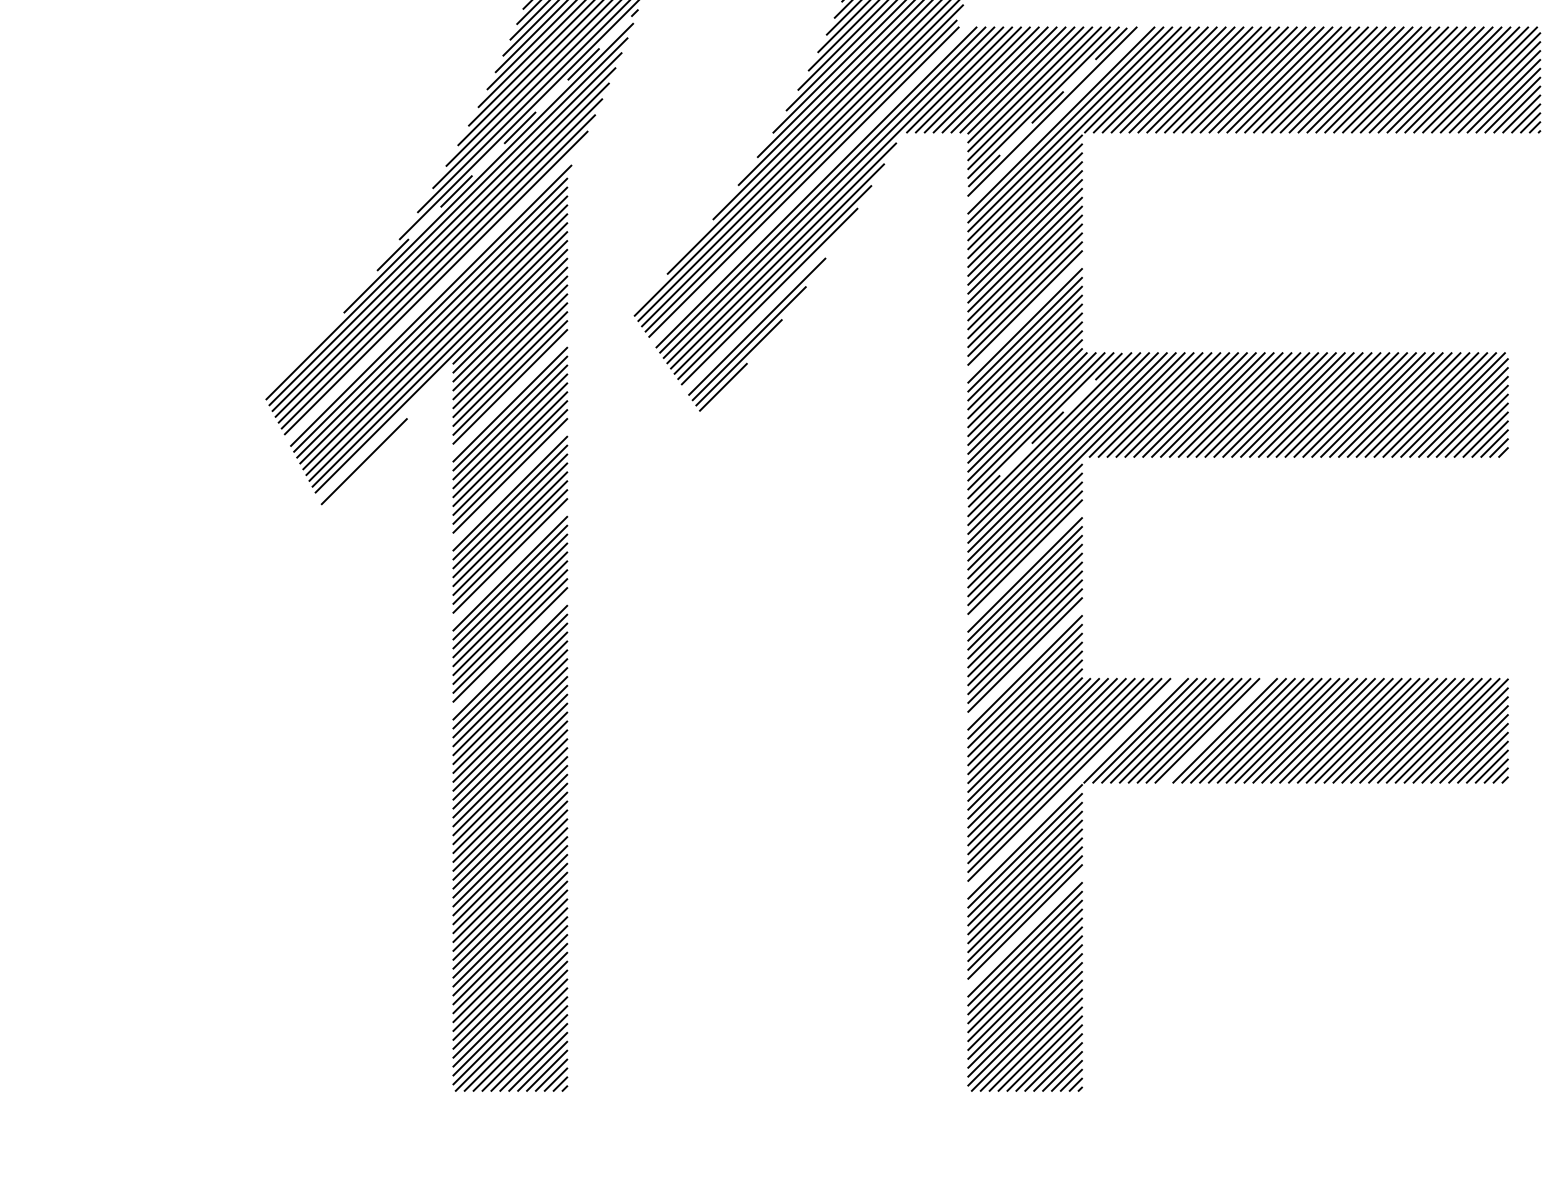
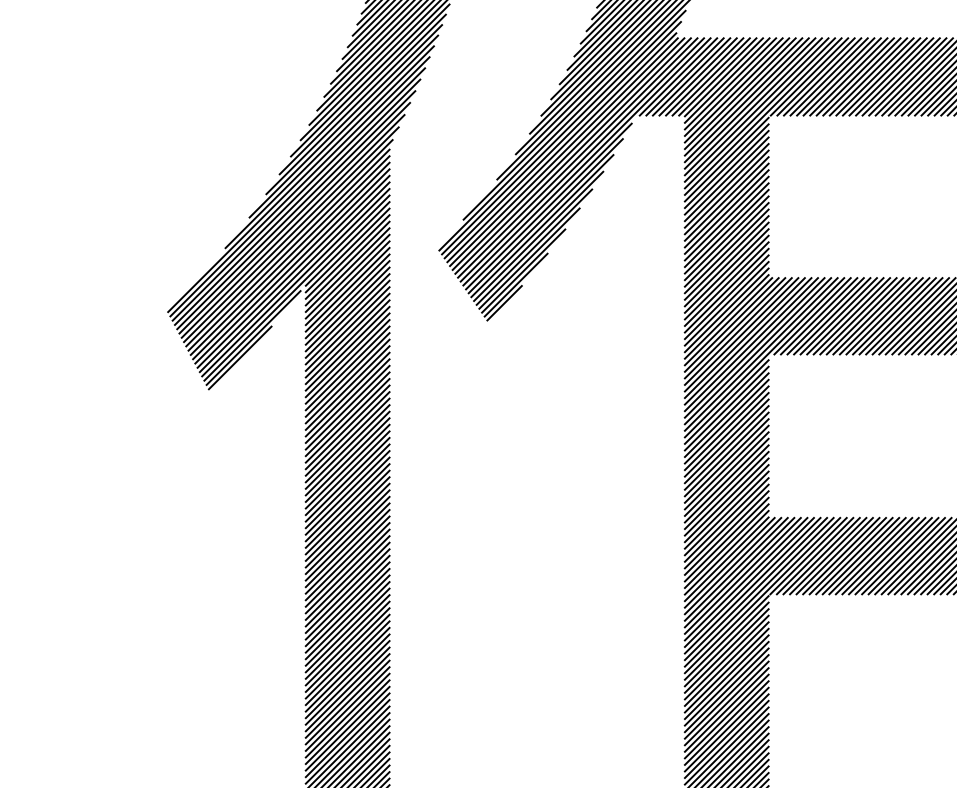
line: (1048, 107) -> (743, 97), dashed -> solid
line: (1056, 115) -> (749, 103), added
line: (507, 140) -> (345, 121), dashed -> solid
line: (809, 184) -> (568, 153), added
line: (433, 294) -> (291, 234), added
line: (763, 310) -> (534, 246), added
line: (1024, 316) -> (726, 251), added
line: (510, 395) -> (347, 309), added
line: (1045, 430) -> (741, 335), dashed -> solid
line: (382, 434) -> (253, 337), added
line: (510, 484) -> (347, 374), added
line: (510, 564) -> (347, 433), added
line: (1024, 565) -> (726, 434), added
line: (510, 653) -> (347, 499), added
line: (1024, 663) -> (726, 506), added
line: (1216, 730) -> (867, 555), added
line: (1073, 783) -> (762, 594), added
line: (1024, 930) -> (726, 703), added

